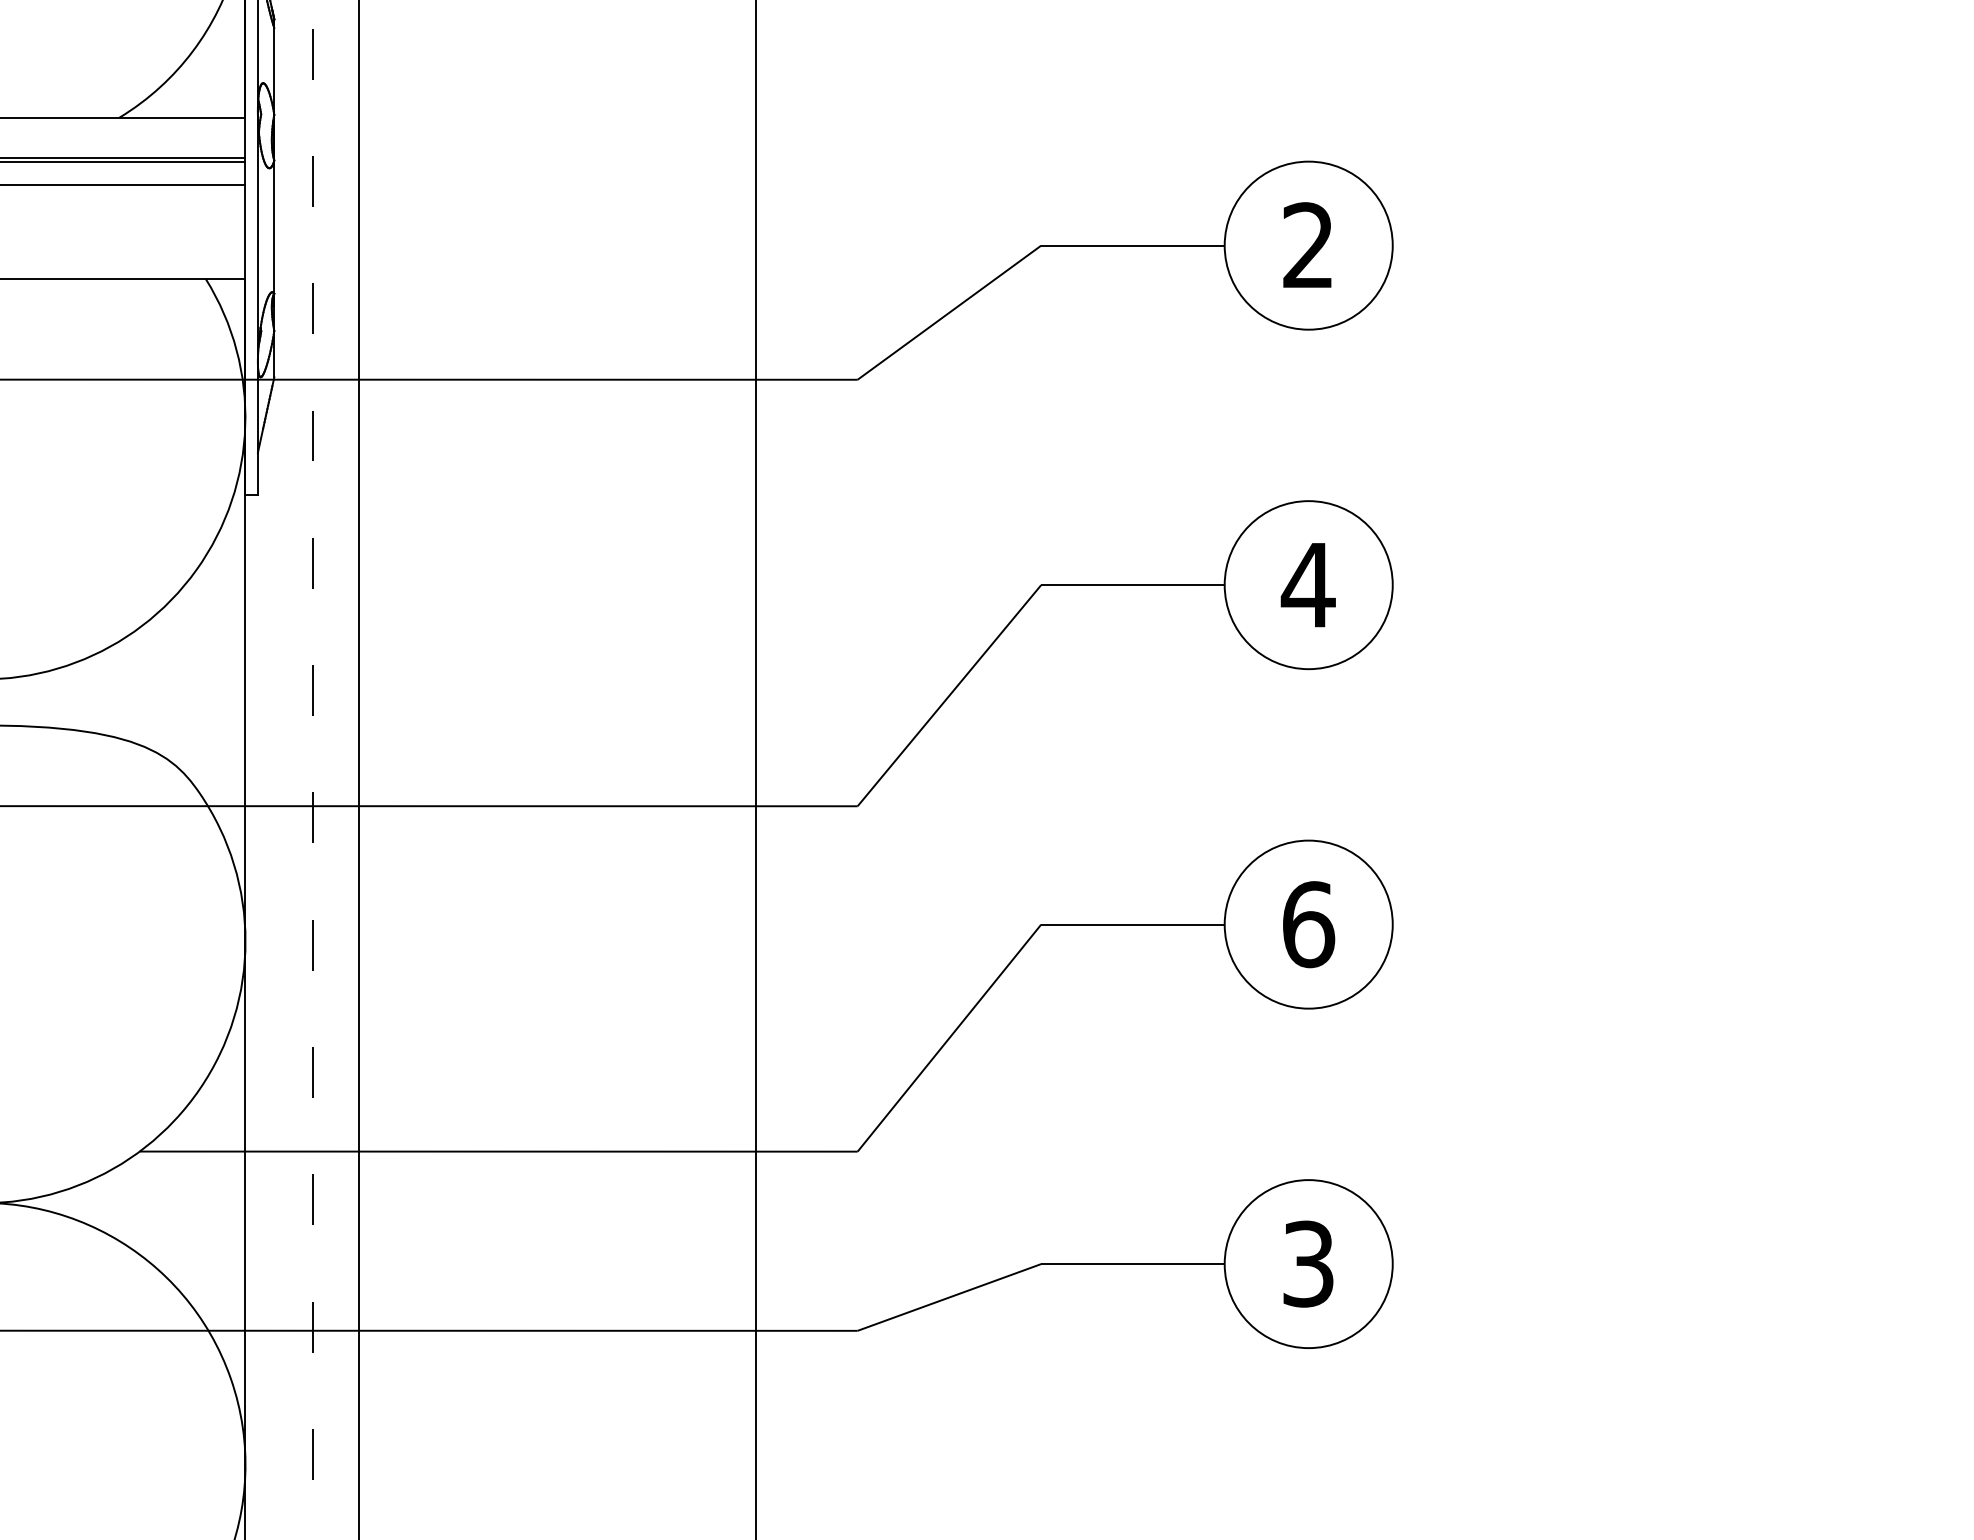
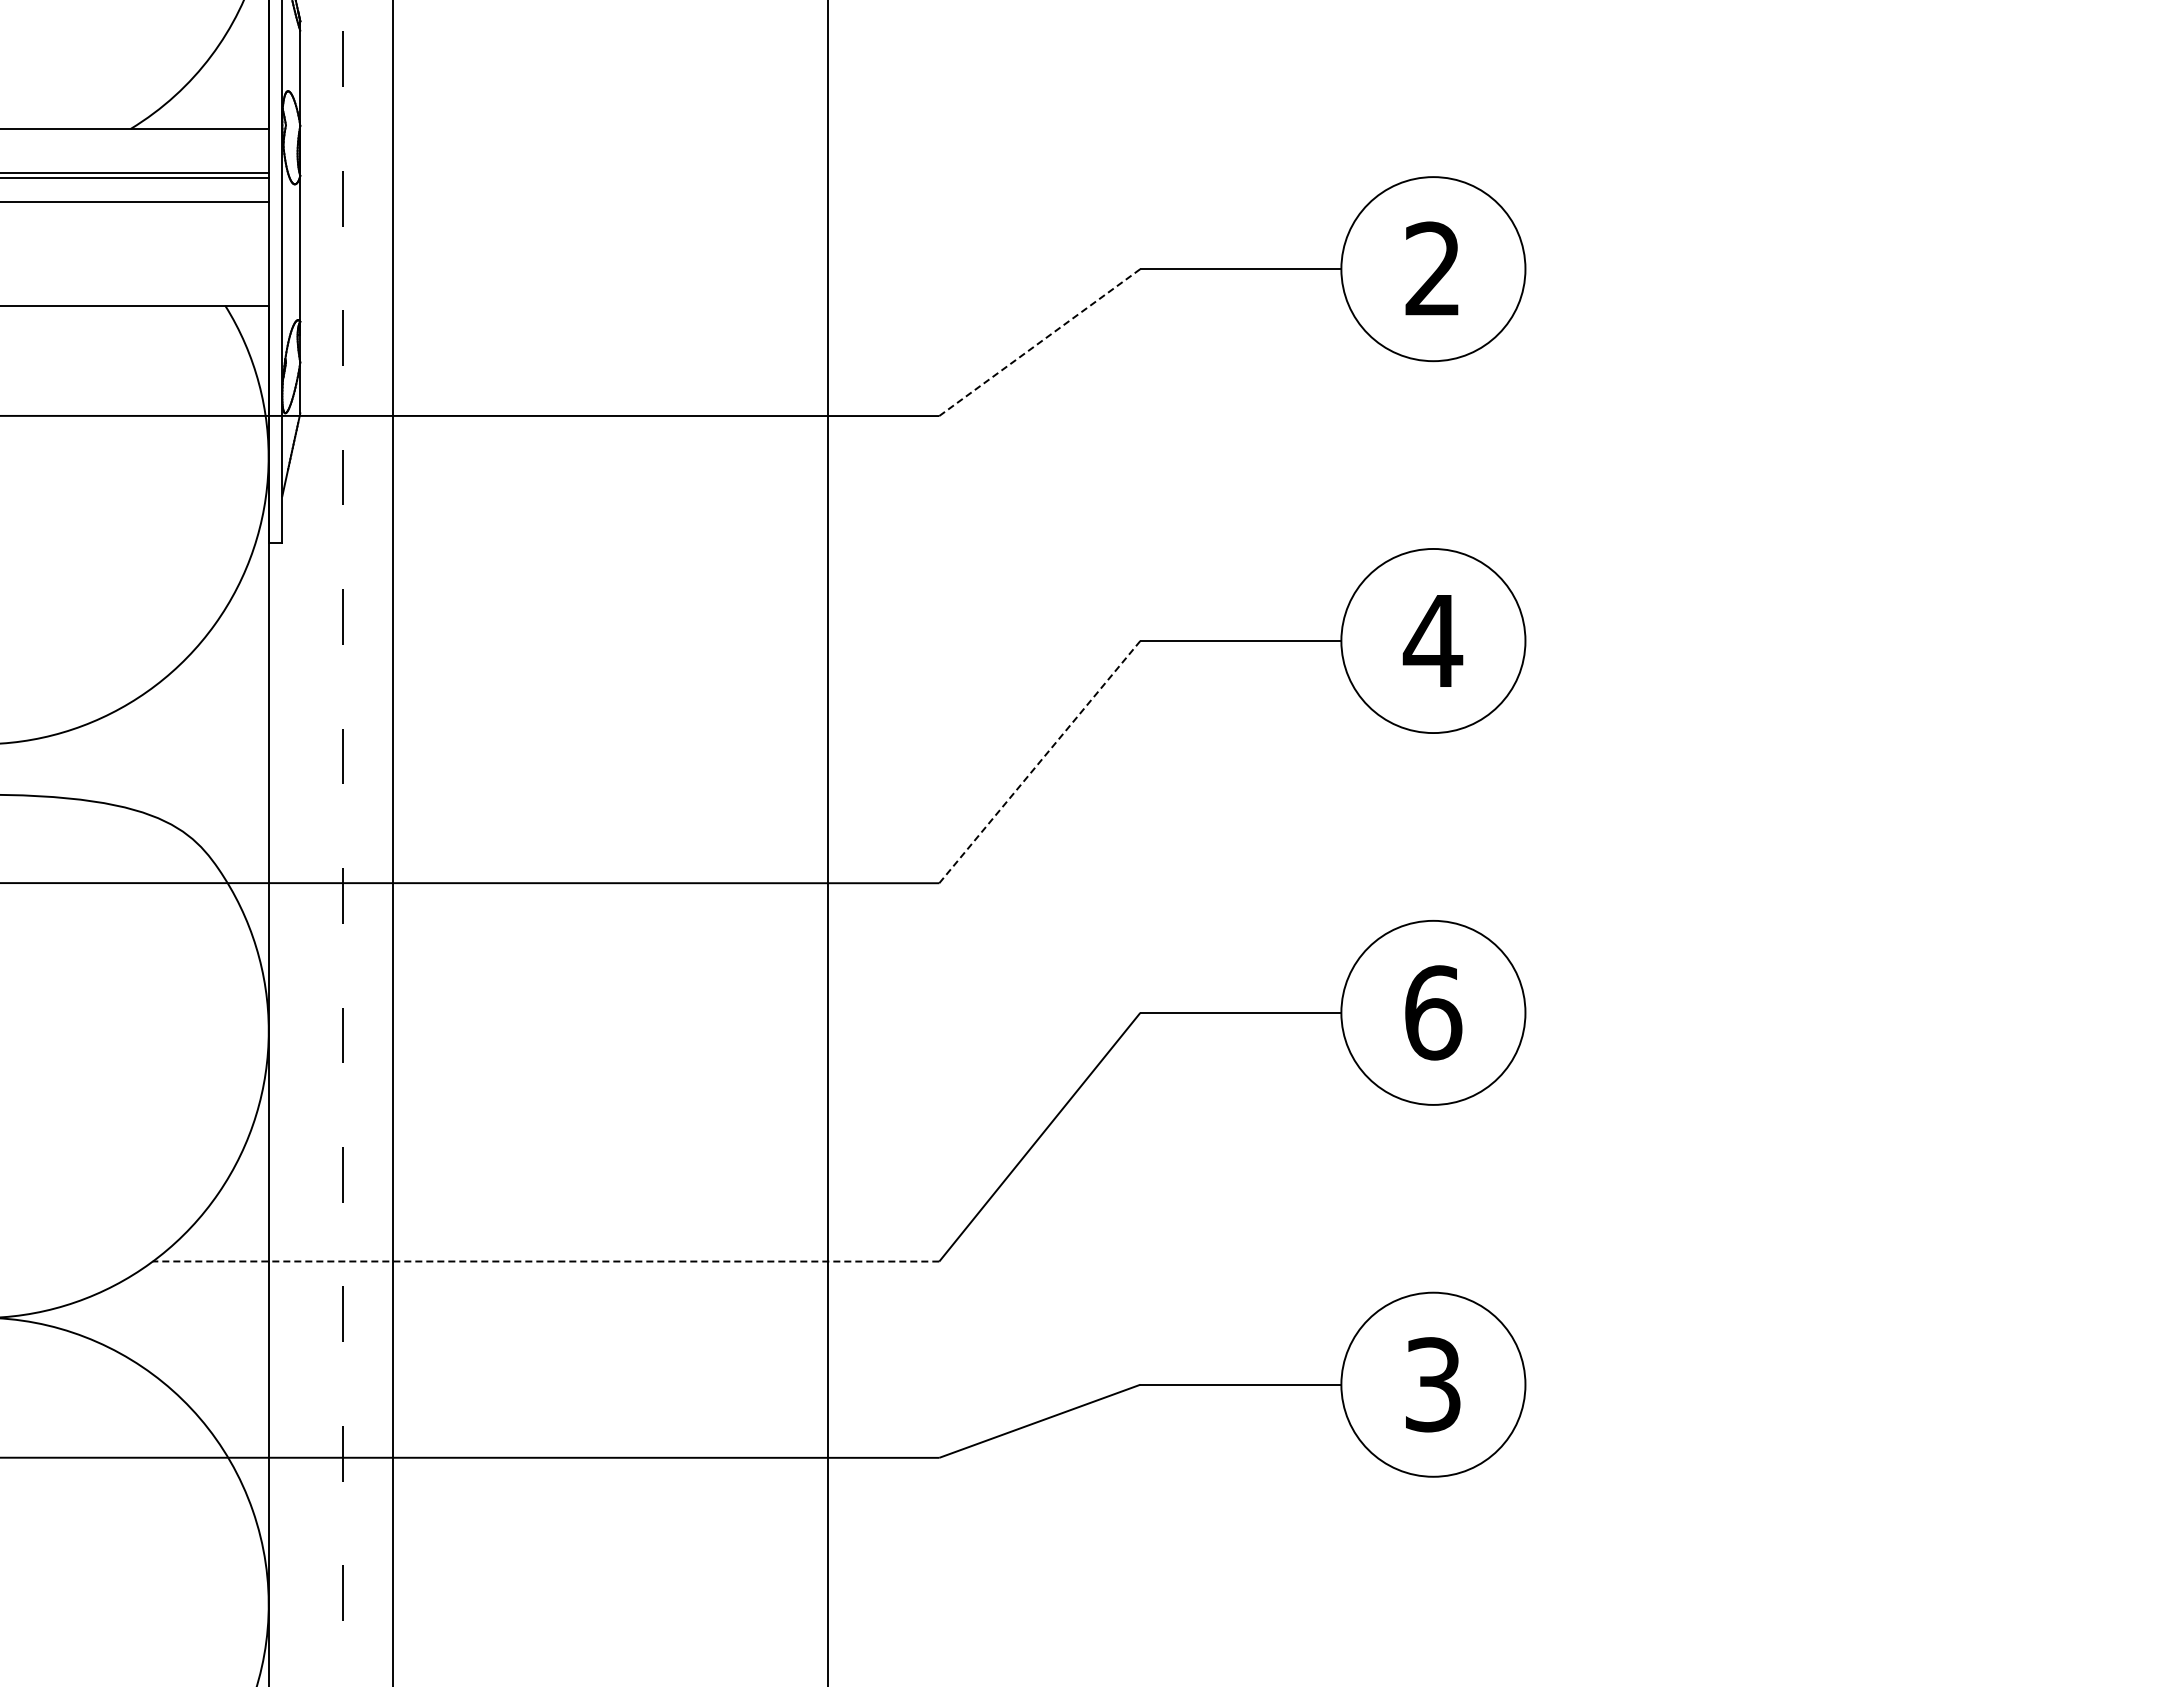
line: (950, 312) -> (1040, 342), solid -> dashed
line: (950, 695) -> (1040, 761), solid -> dashed
line: (498, 1151) -> (545, 1261), solid -> dashed

